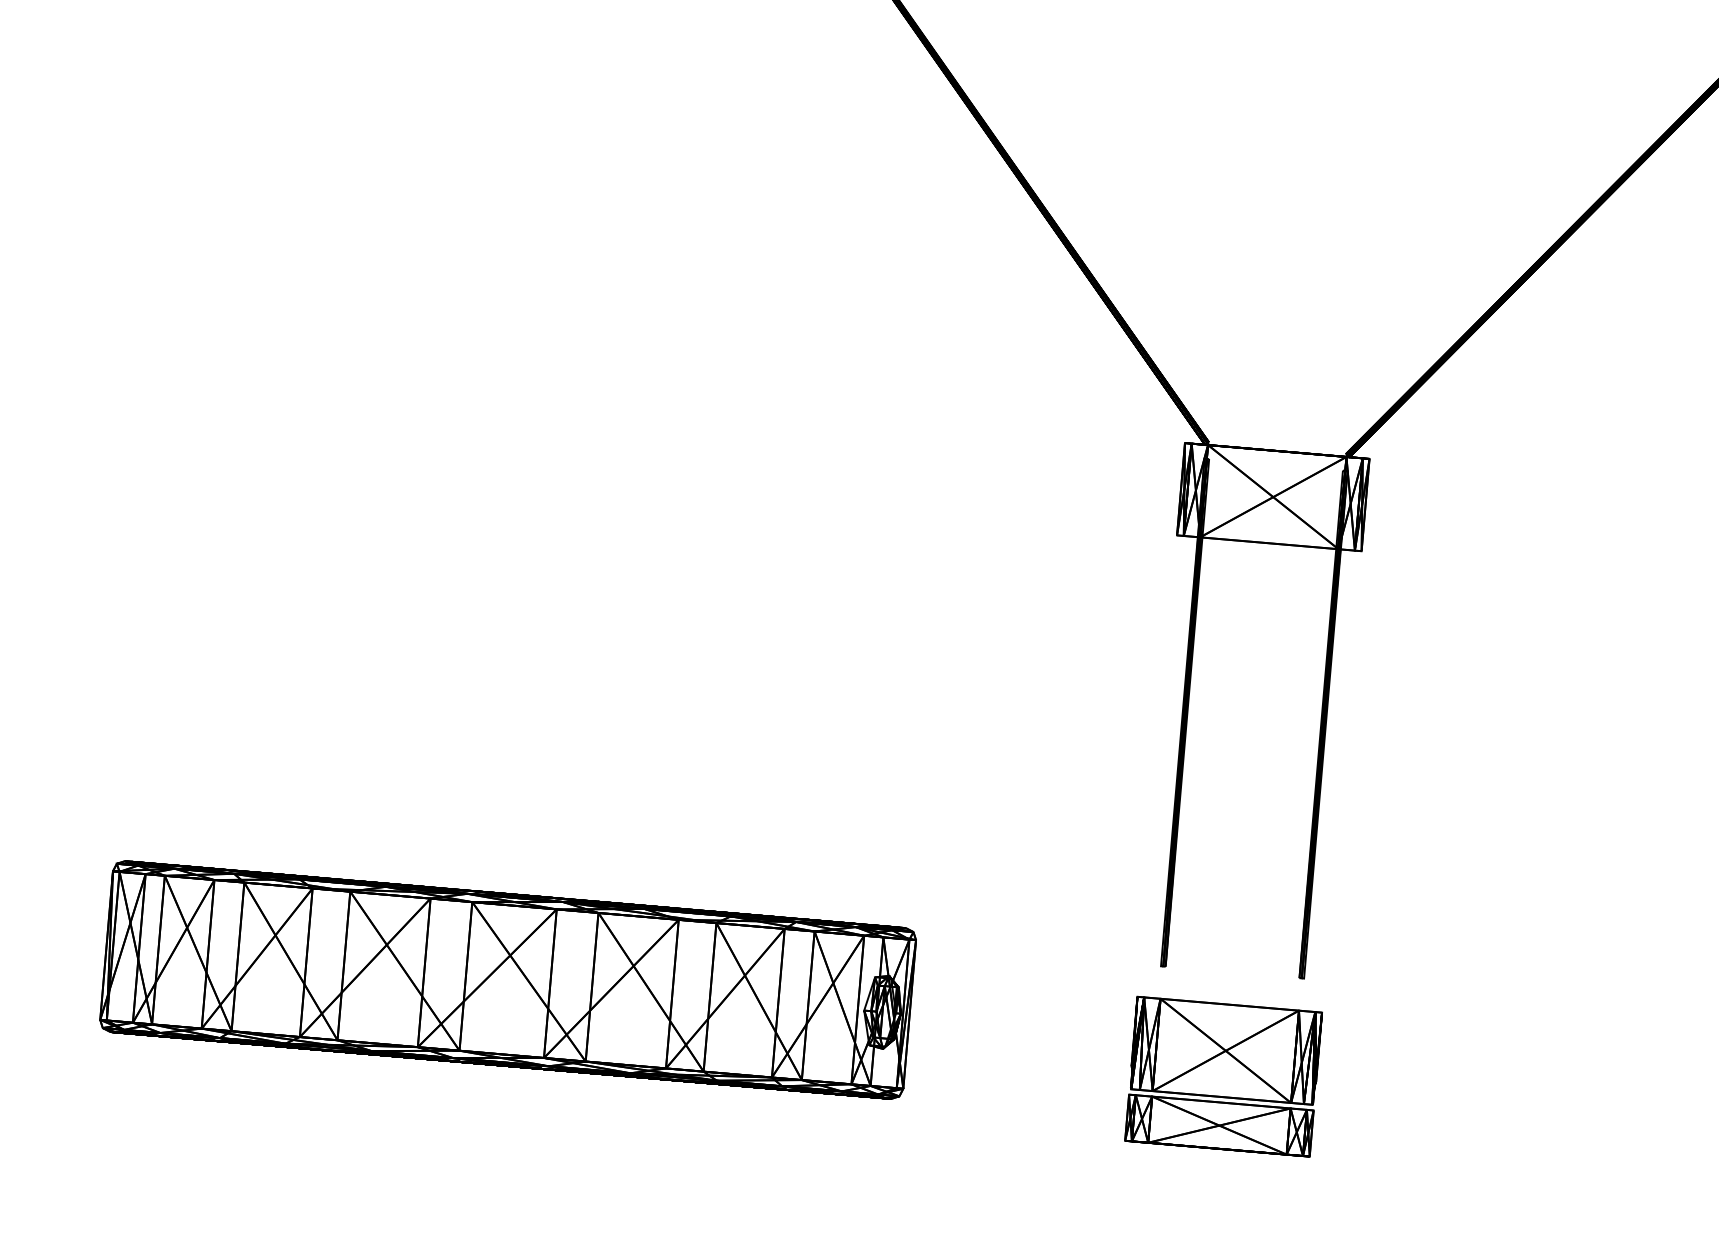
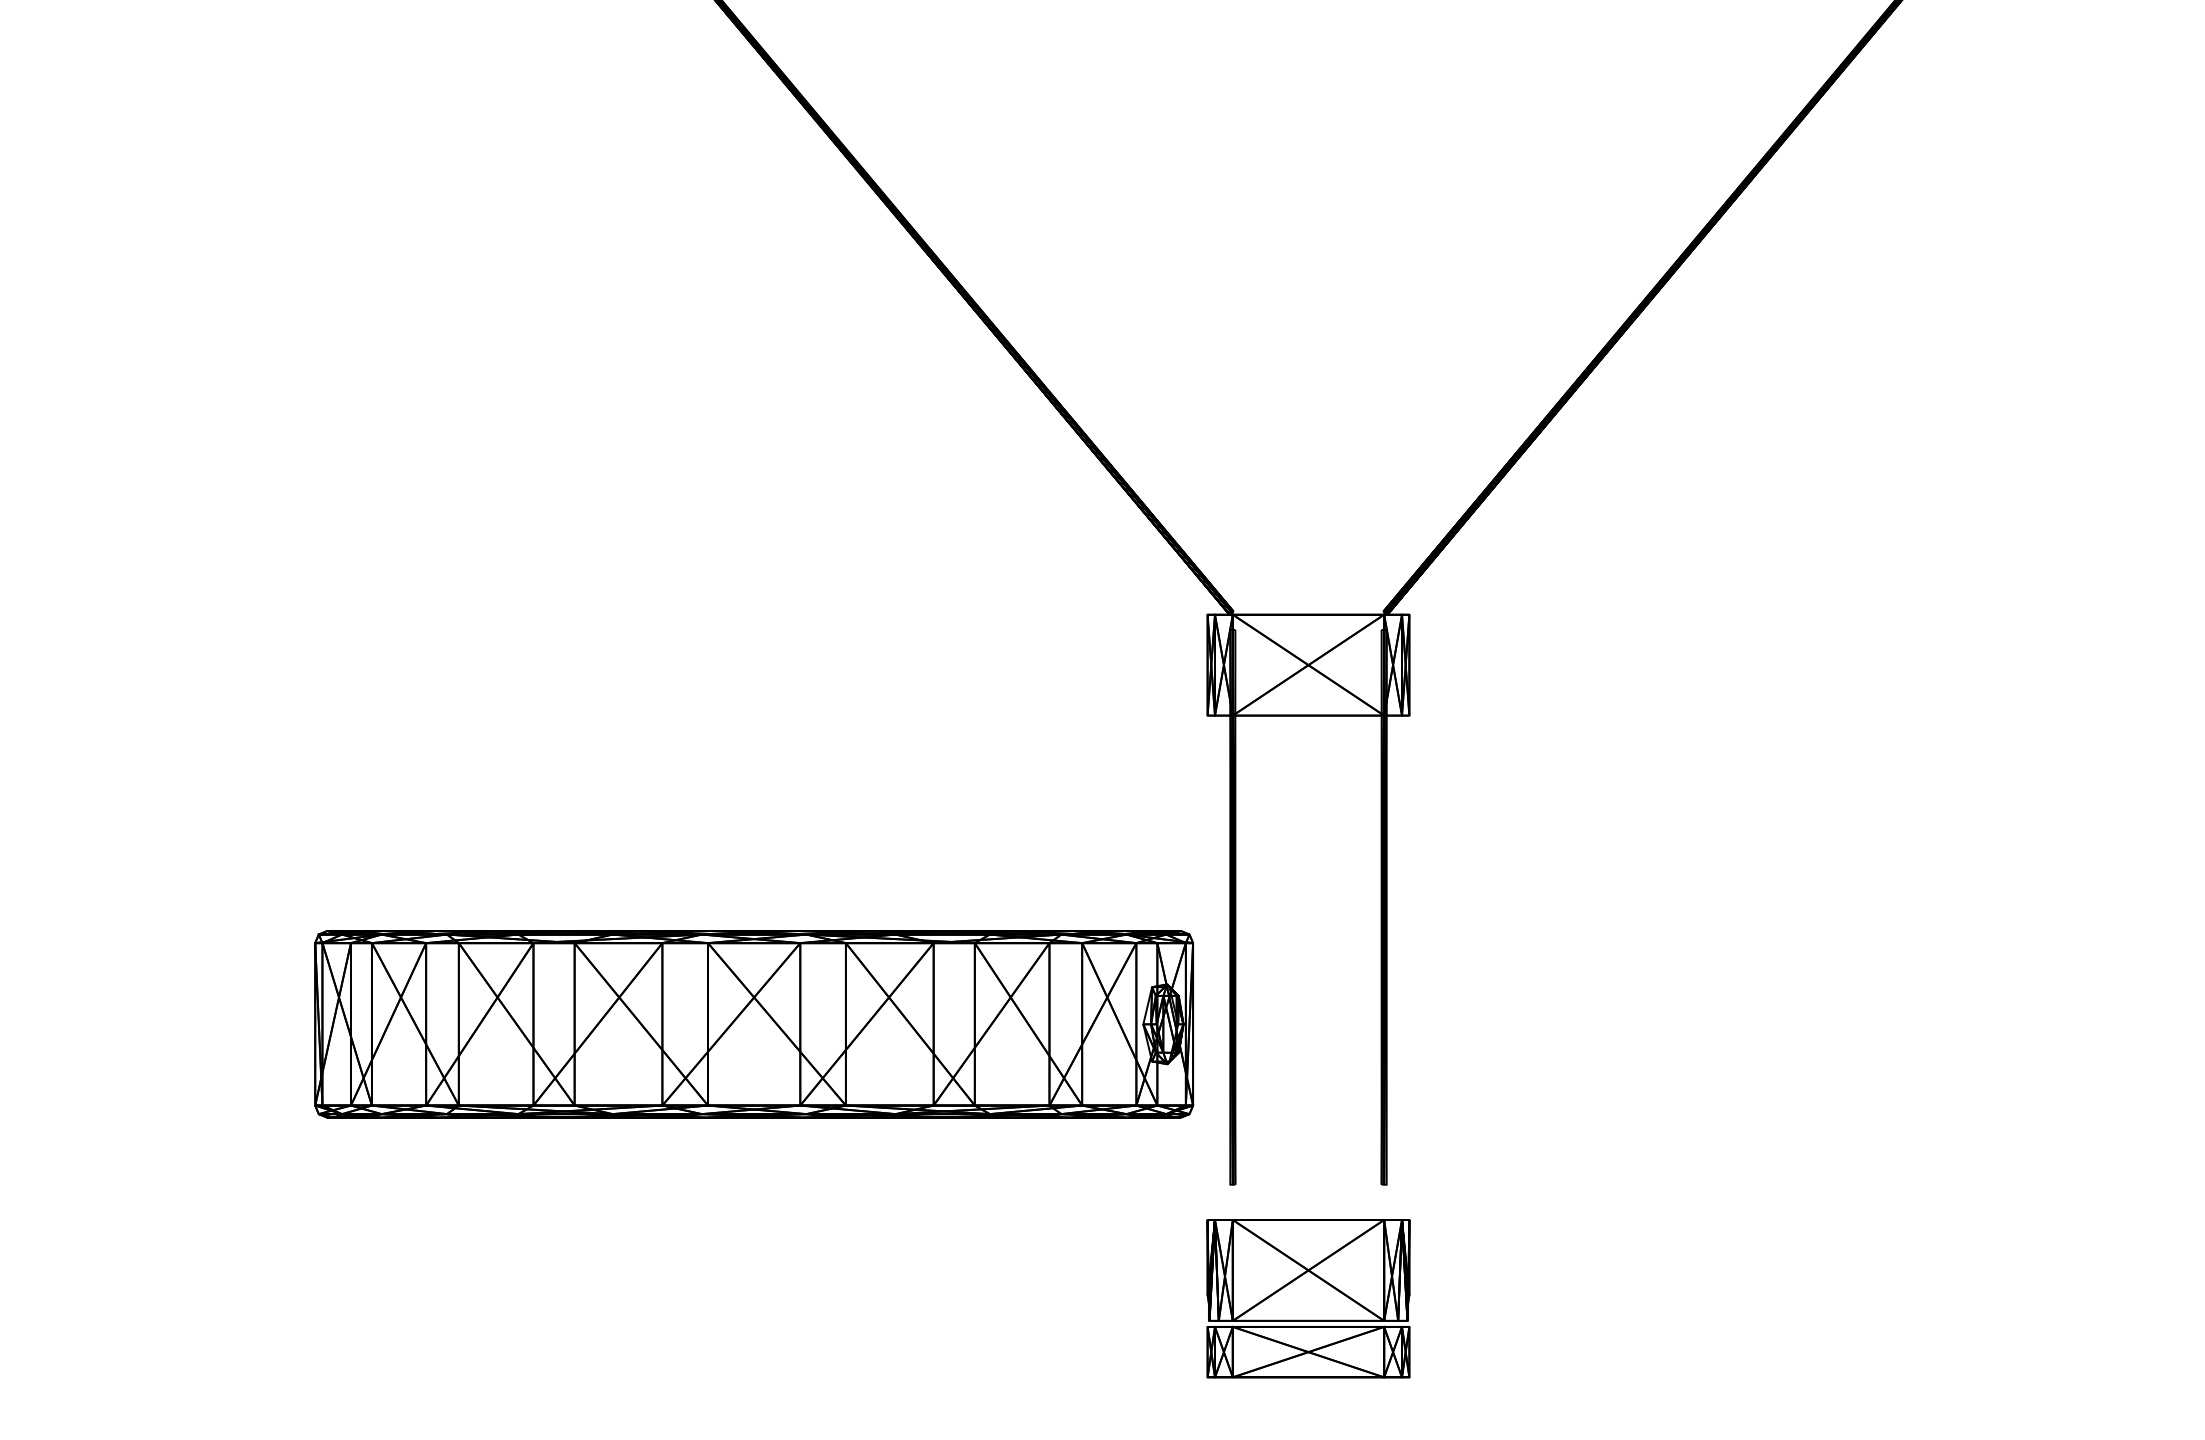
part: (508, 980) -> (754, 1024), moved

